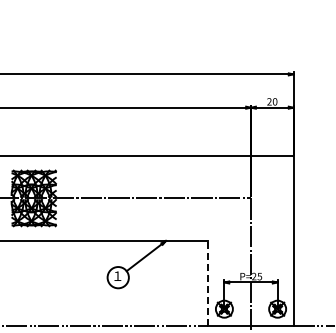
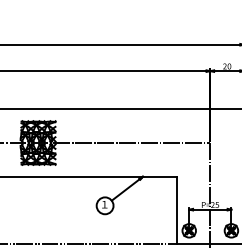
line: (208, 283) -> (176, 210), dashed -> solid

